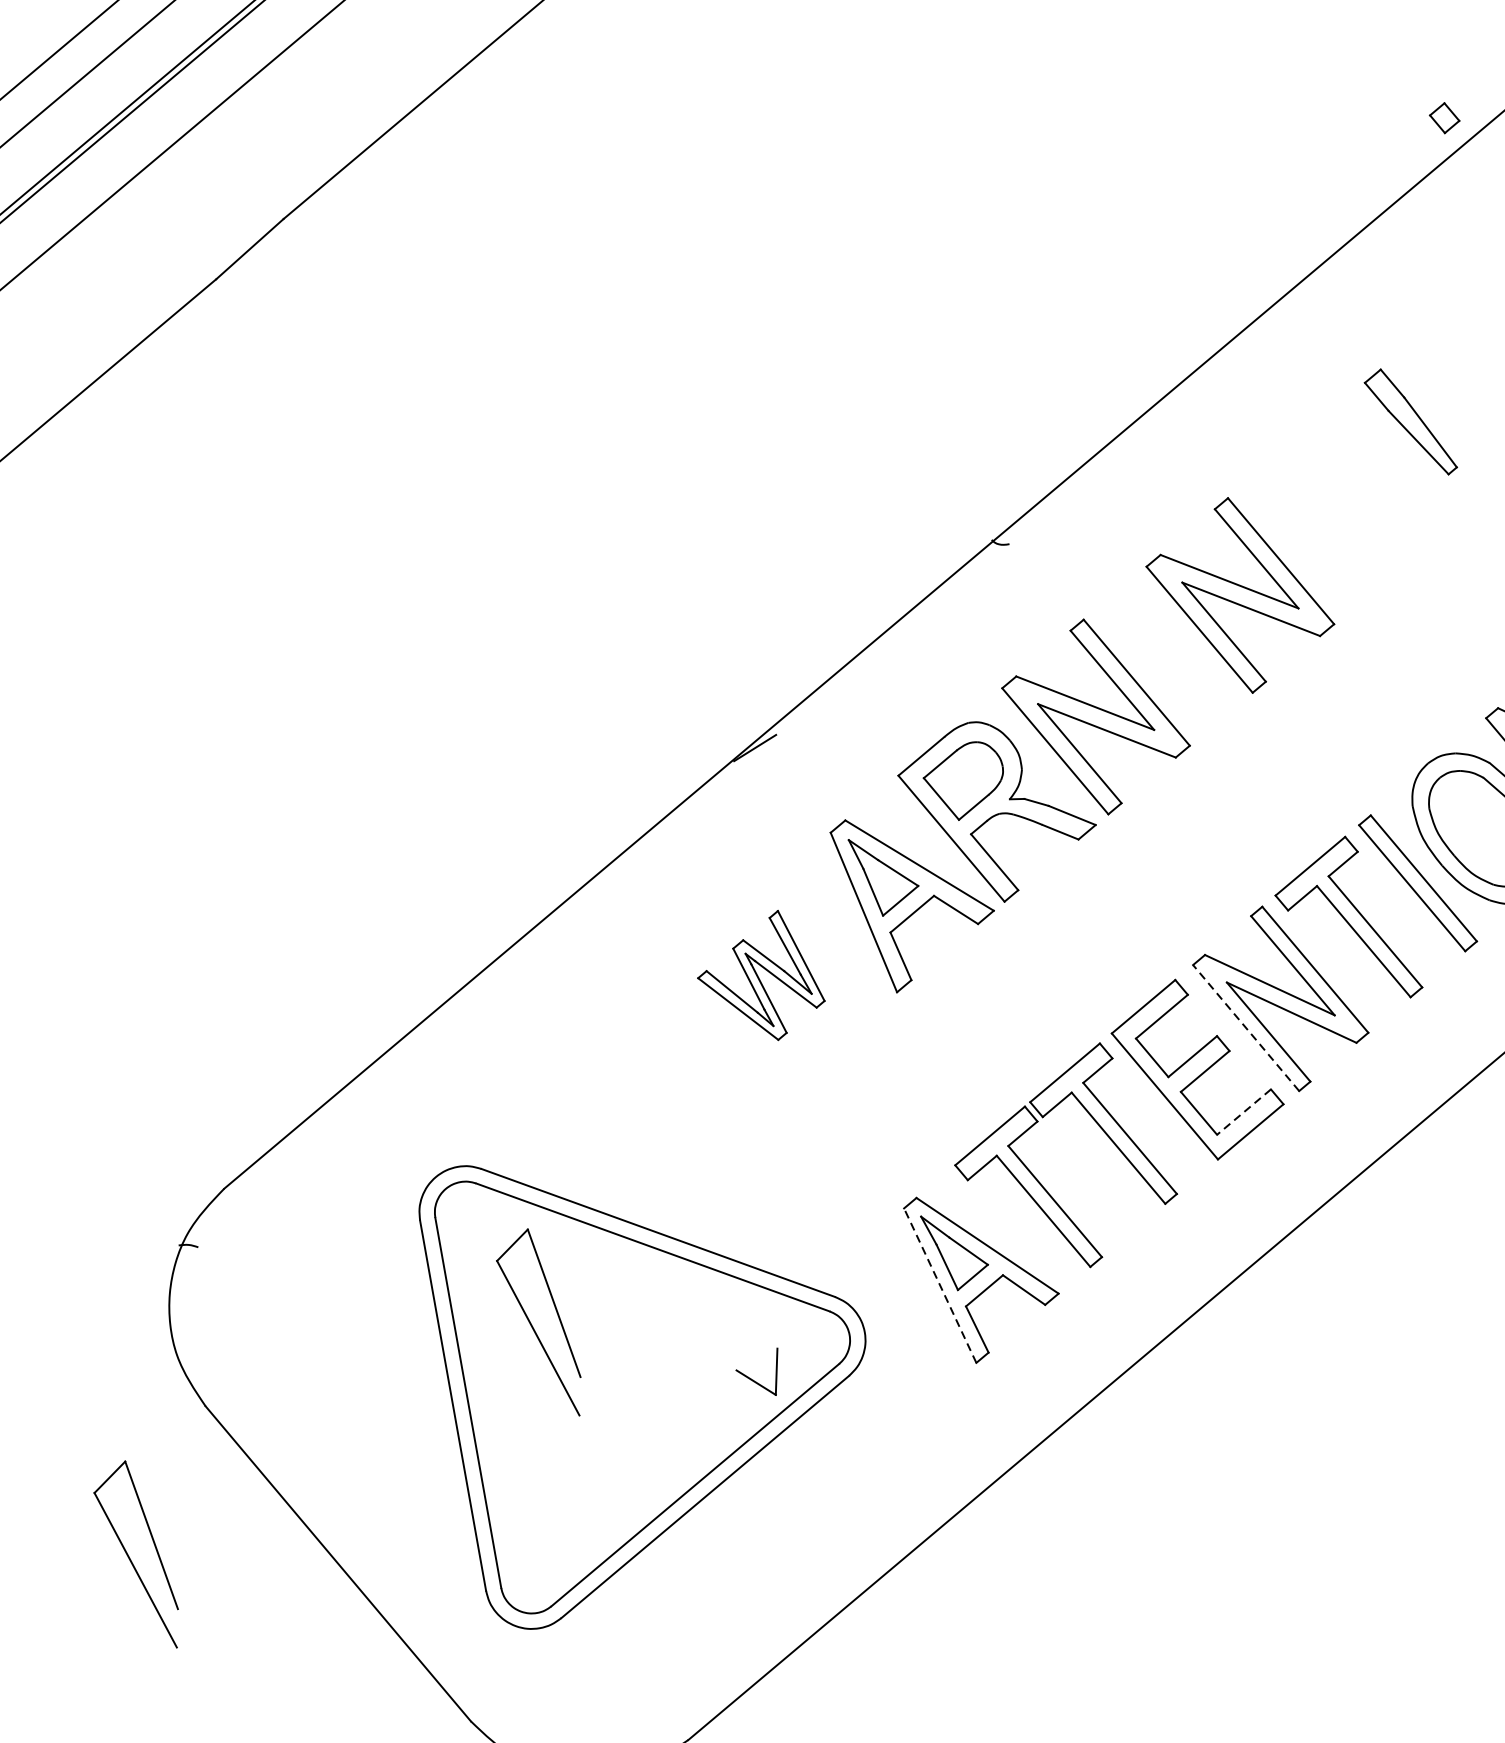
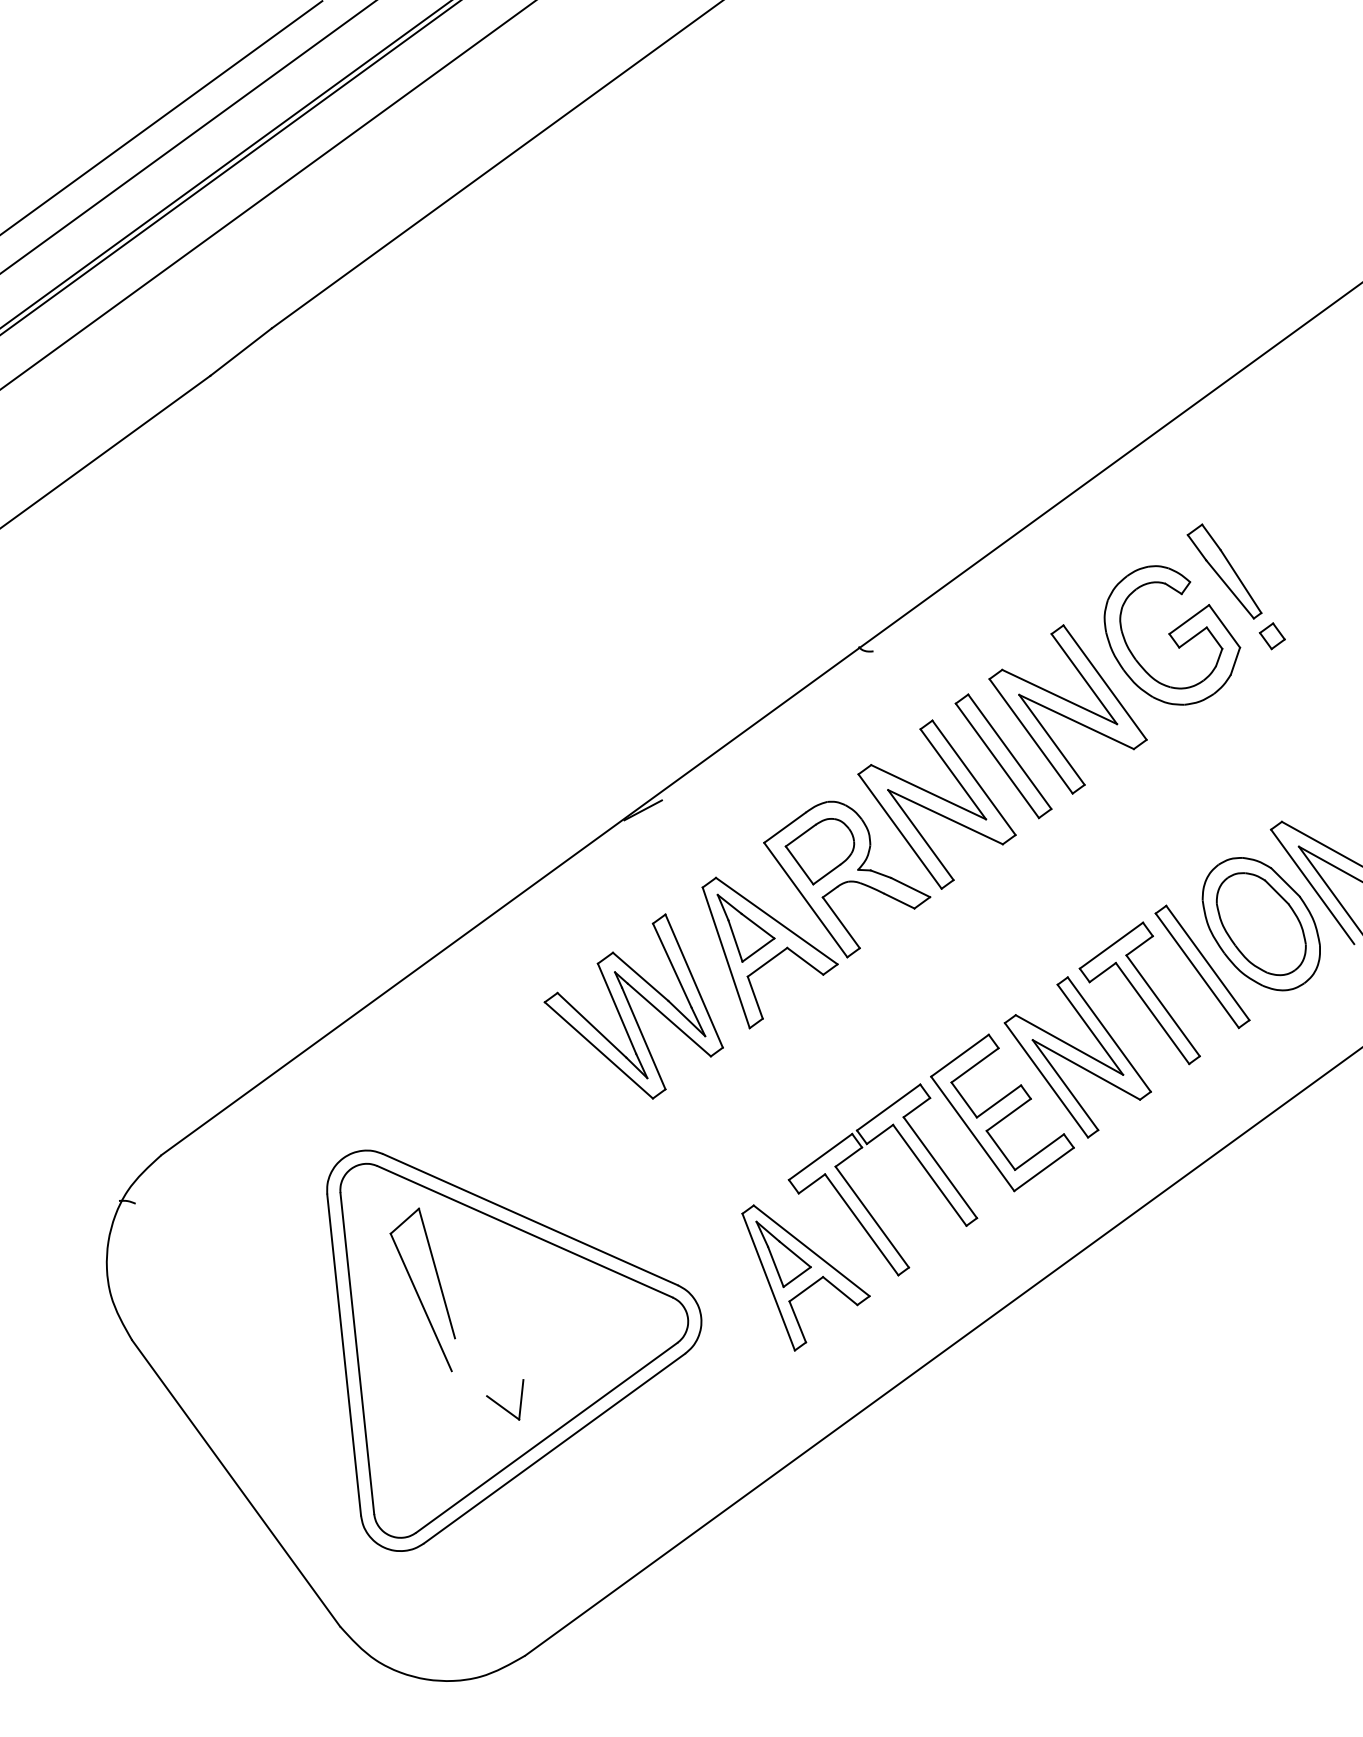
part: (1443, 118) -> (1271, 636), moved
part: (1355, 500) -> (1172, 635), added
part: (1169, 655) -> (1003, 756), added
part: (760, 976) -> (633, 1006), size x1.67
line: (1246, 1028) -> (1046, 1080), dashed -> solid
line: (1244, 1112) -> (1039, 1152), dashed -> solid
line: (939, 1284) -> (768, 1281), dashed -> solid
part: (752, 1378) -> (500, 1404), moved
part: (136, 1555) -> (63, 1463), removed

